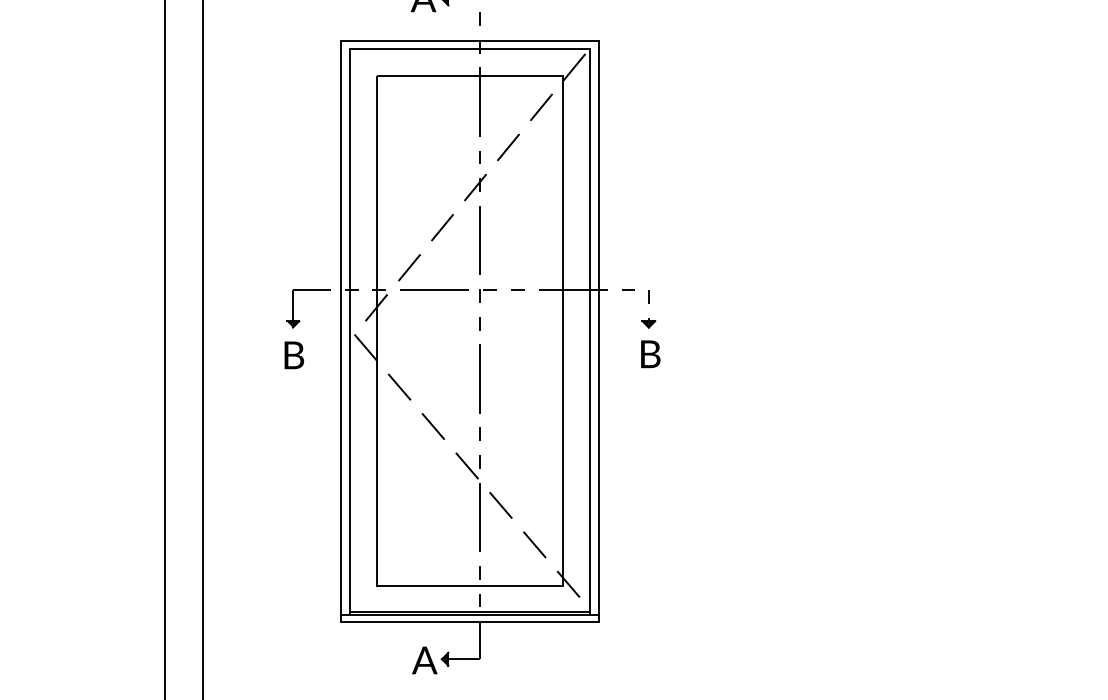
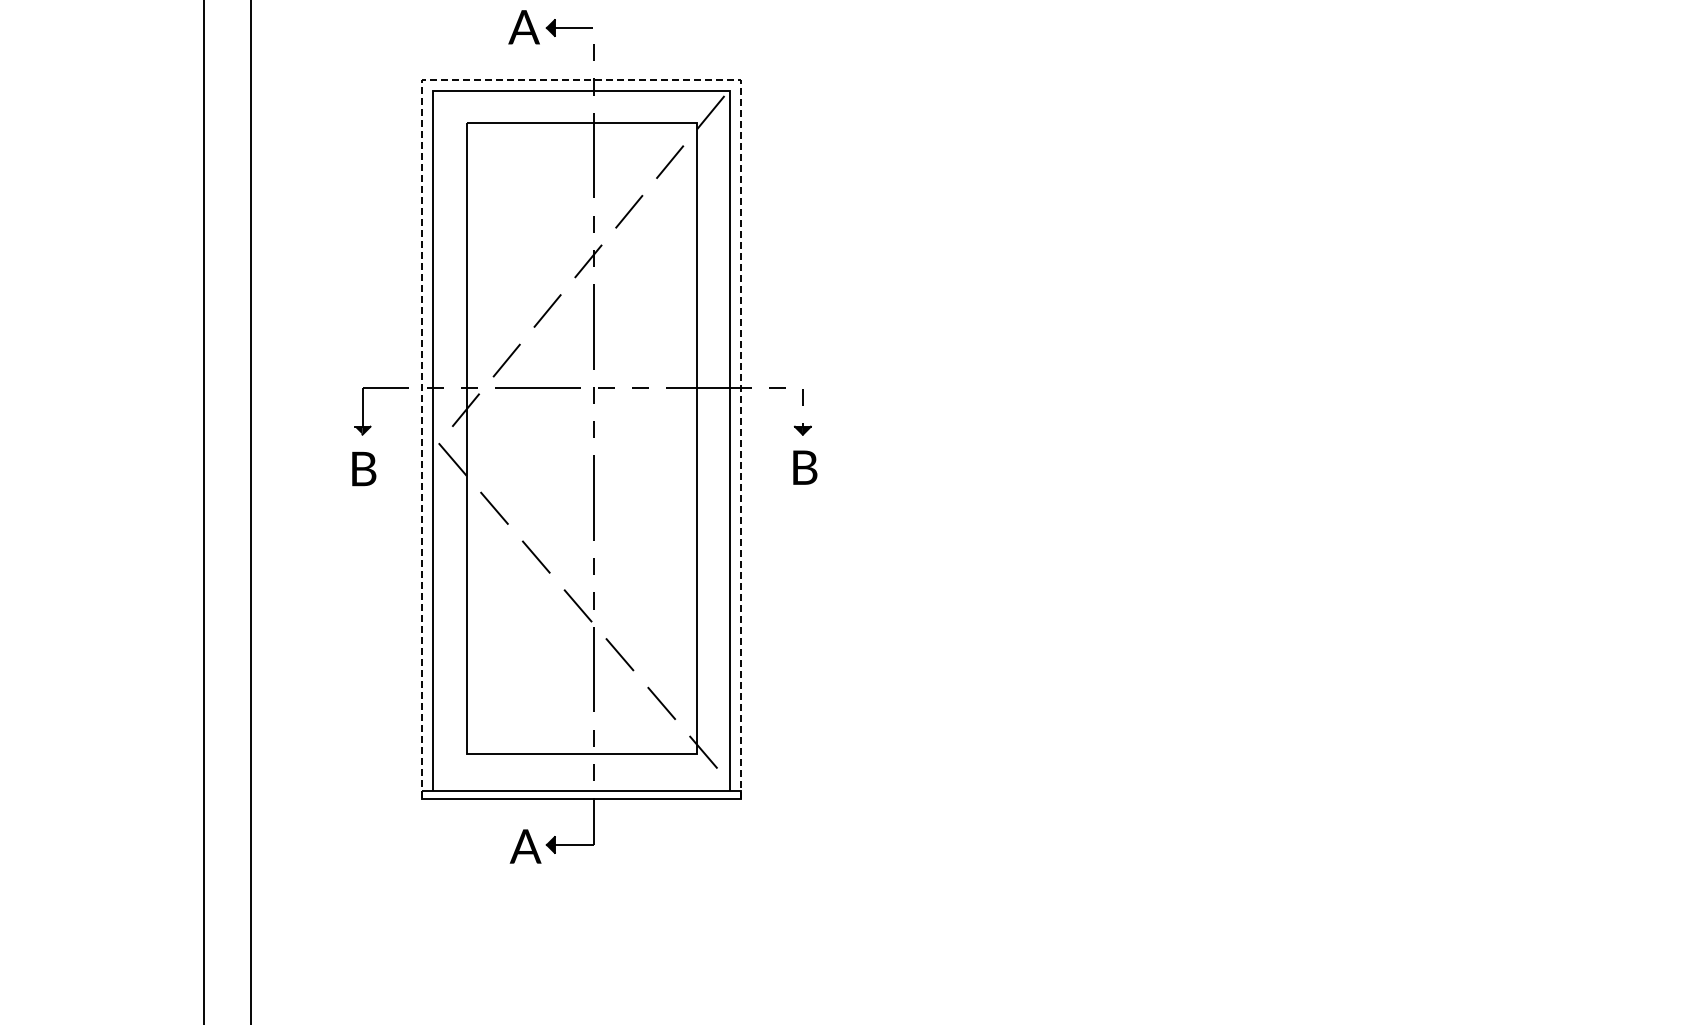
line: (469, 40) -> (581, 79), solid -> dashed
line: (469, 611) -> (581, 786), removed

